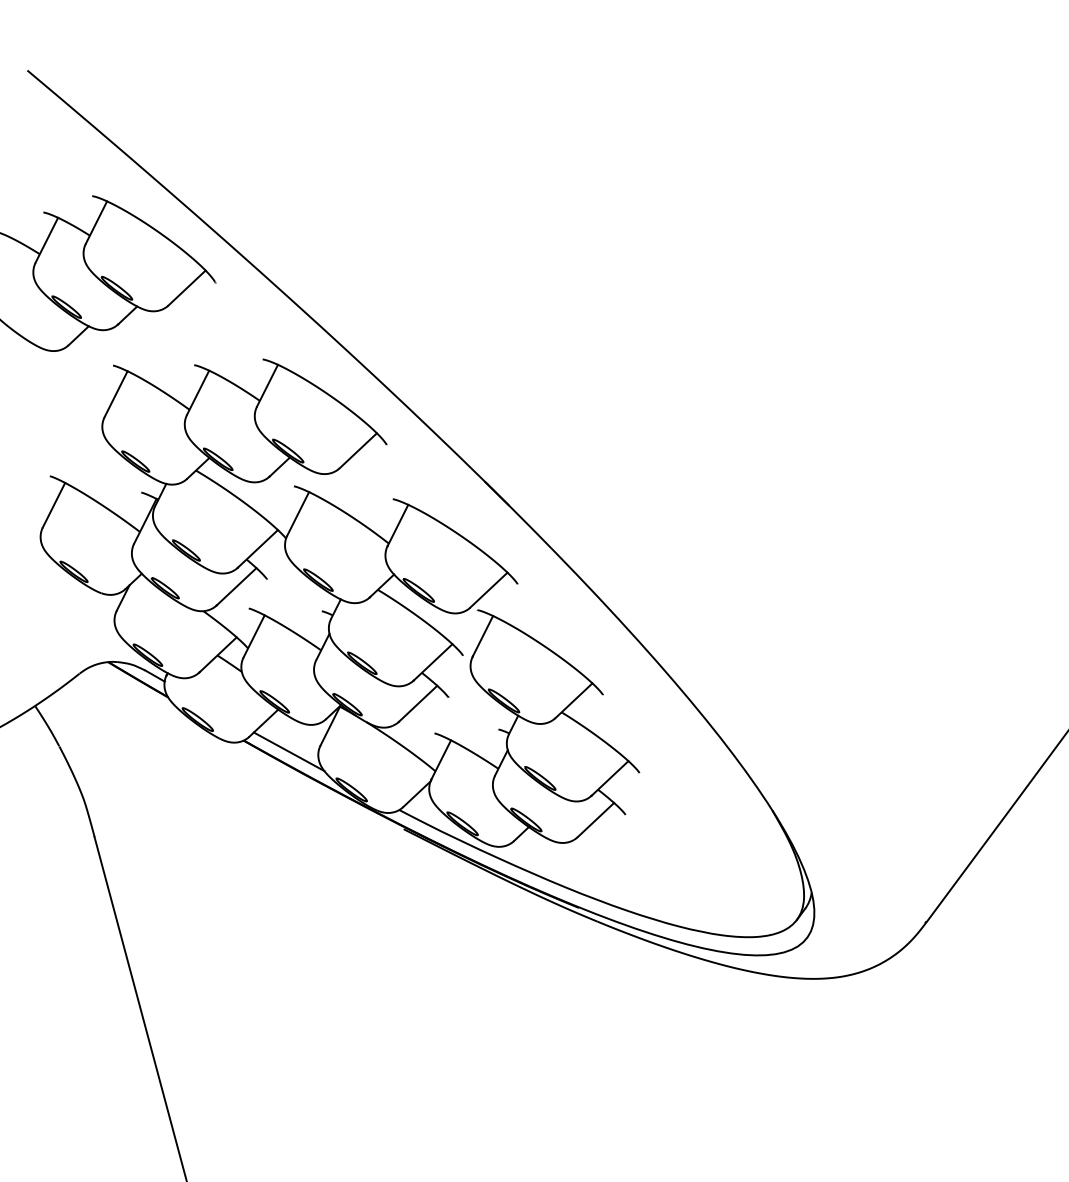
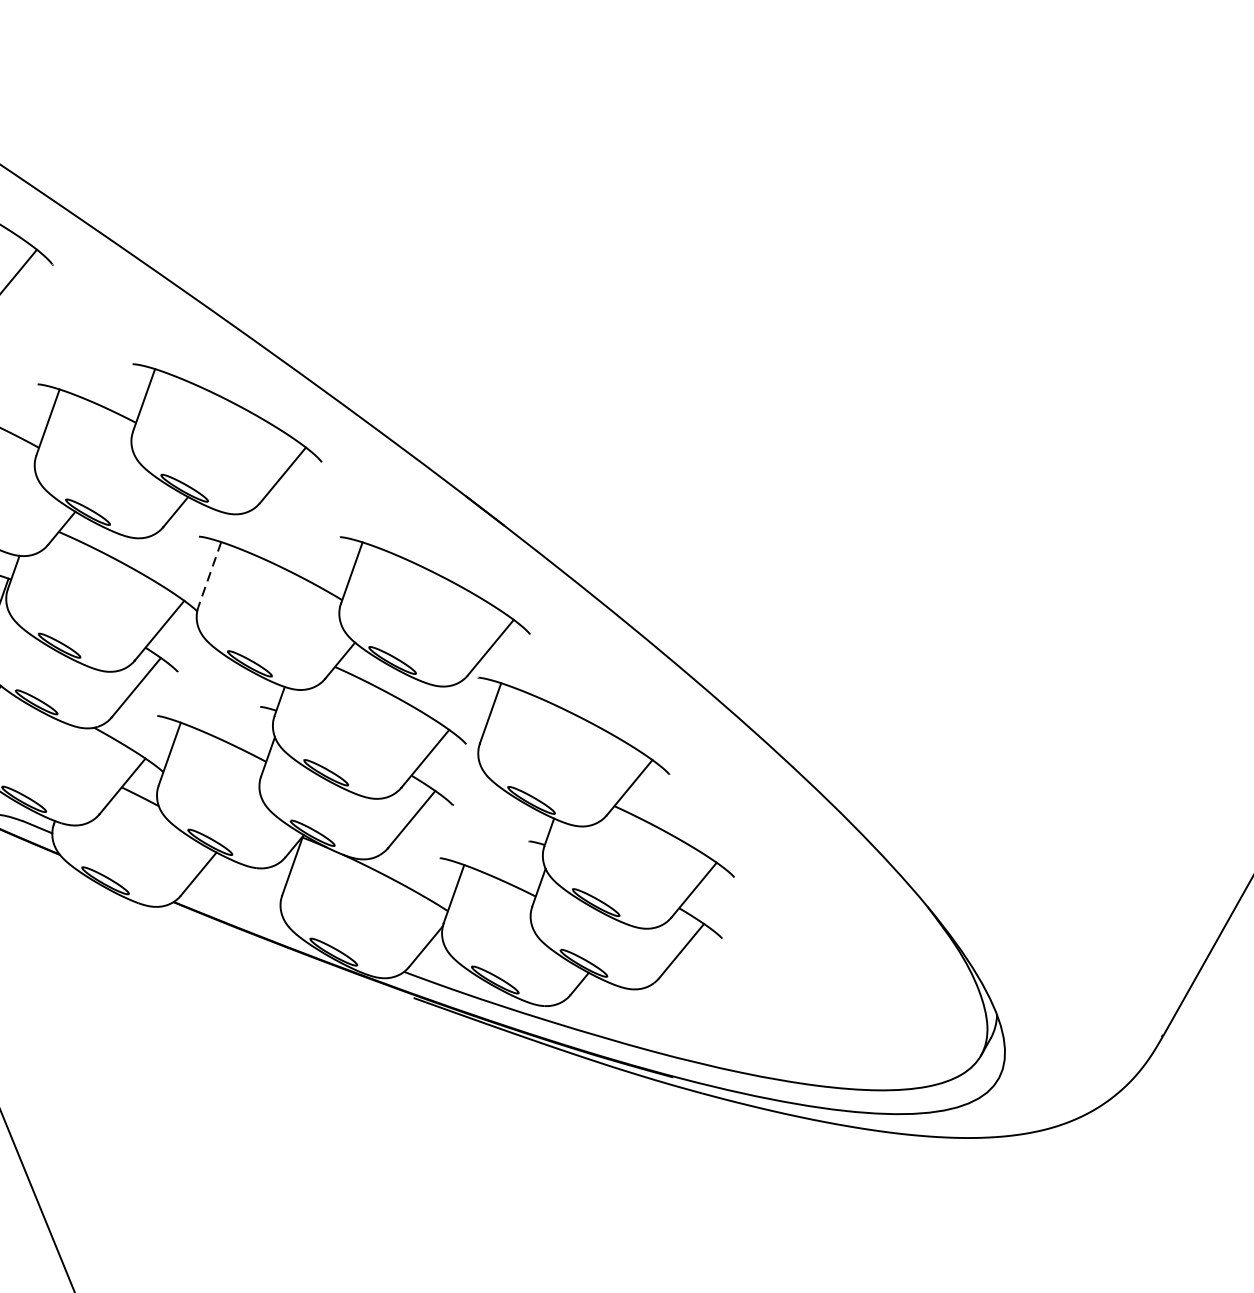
line: (297, 514) -> (208, 575), solid -> dashed
line: (288, 751) -> (238, 909), removed

